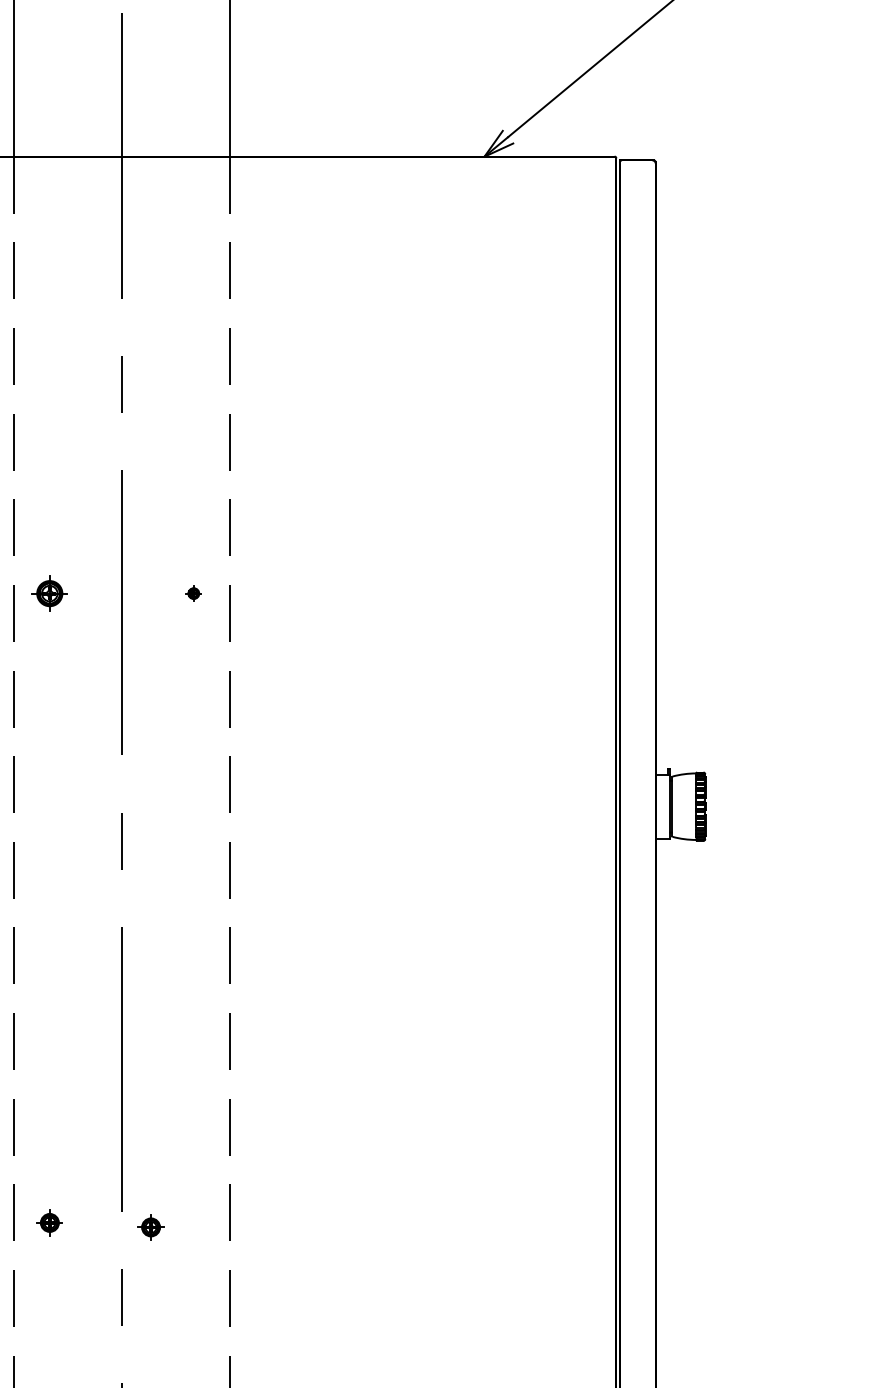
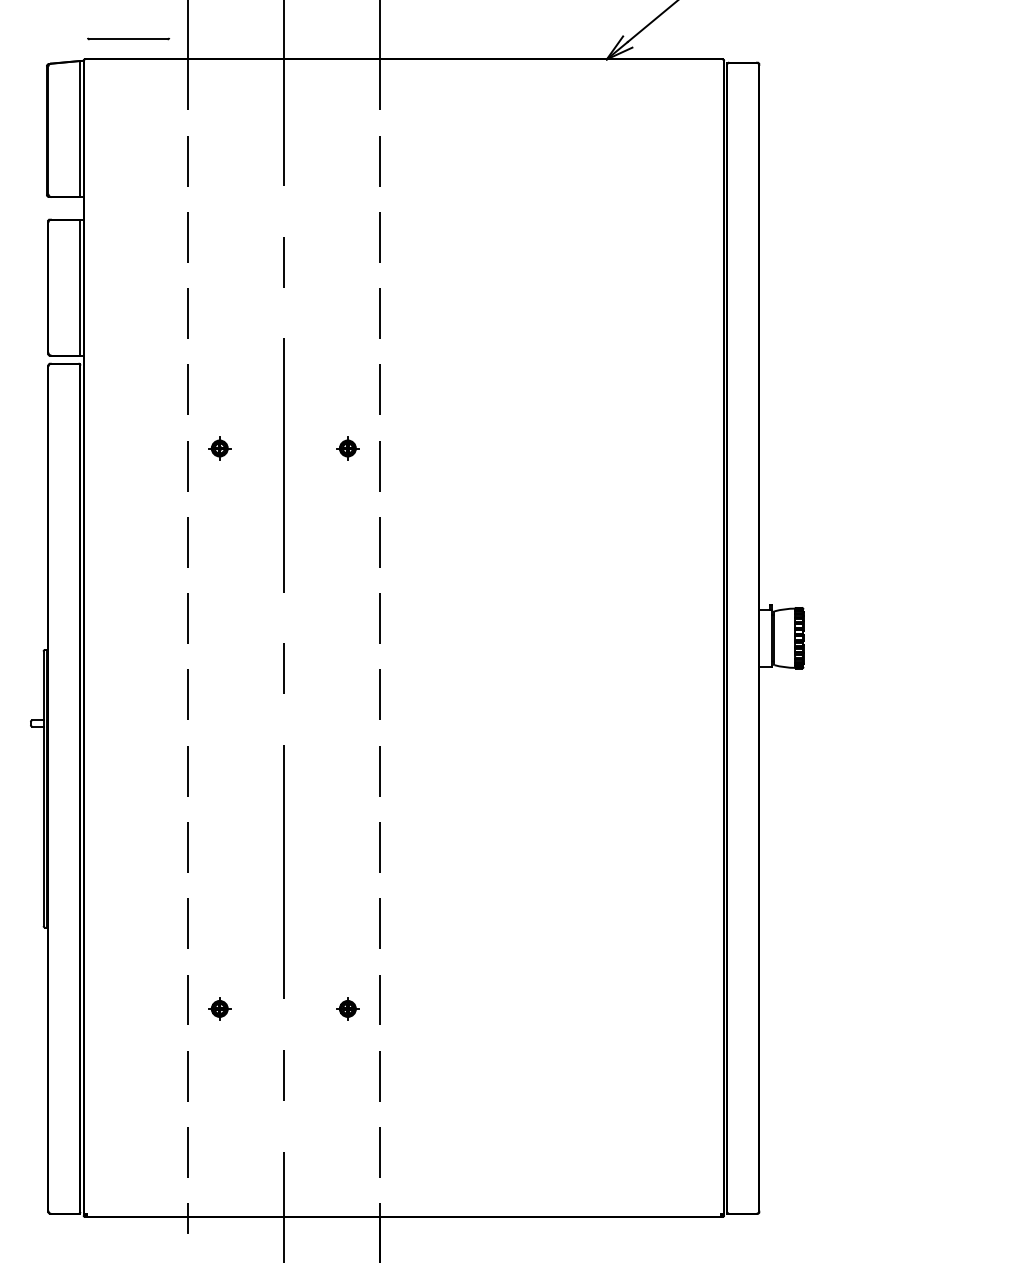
part: (49, 593) -> (219, 448), size x0.71
part: (193, 593) -> (347, 448), size x1.67
part: (150, 1226) -> (347, 1008), moved

